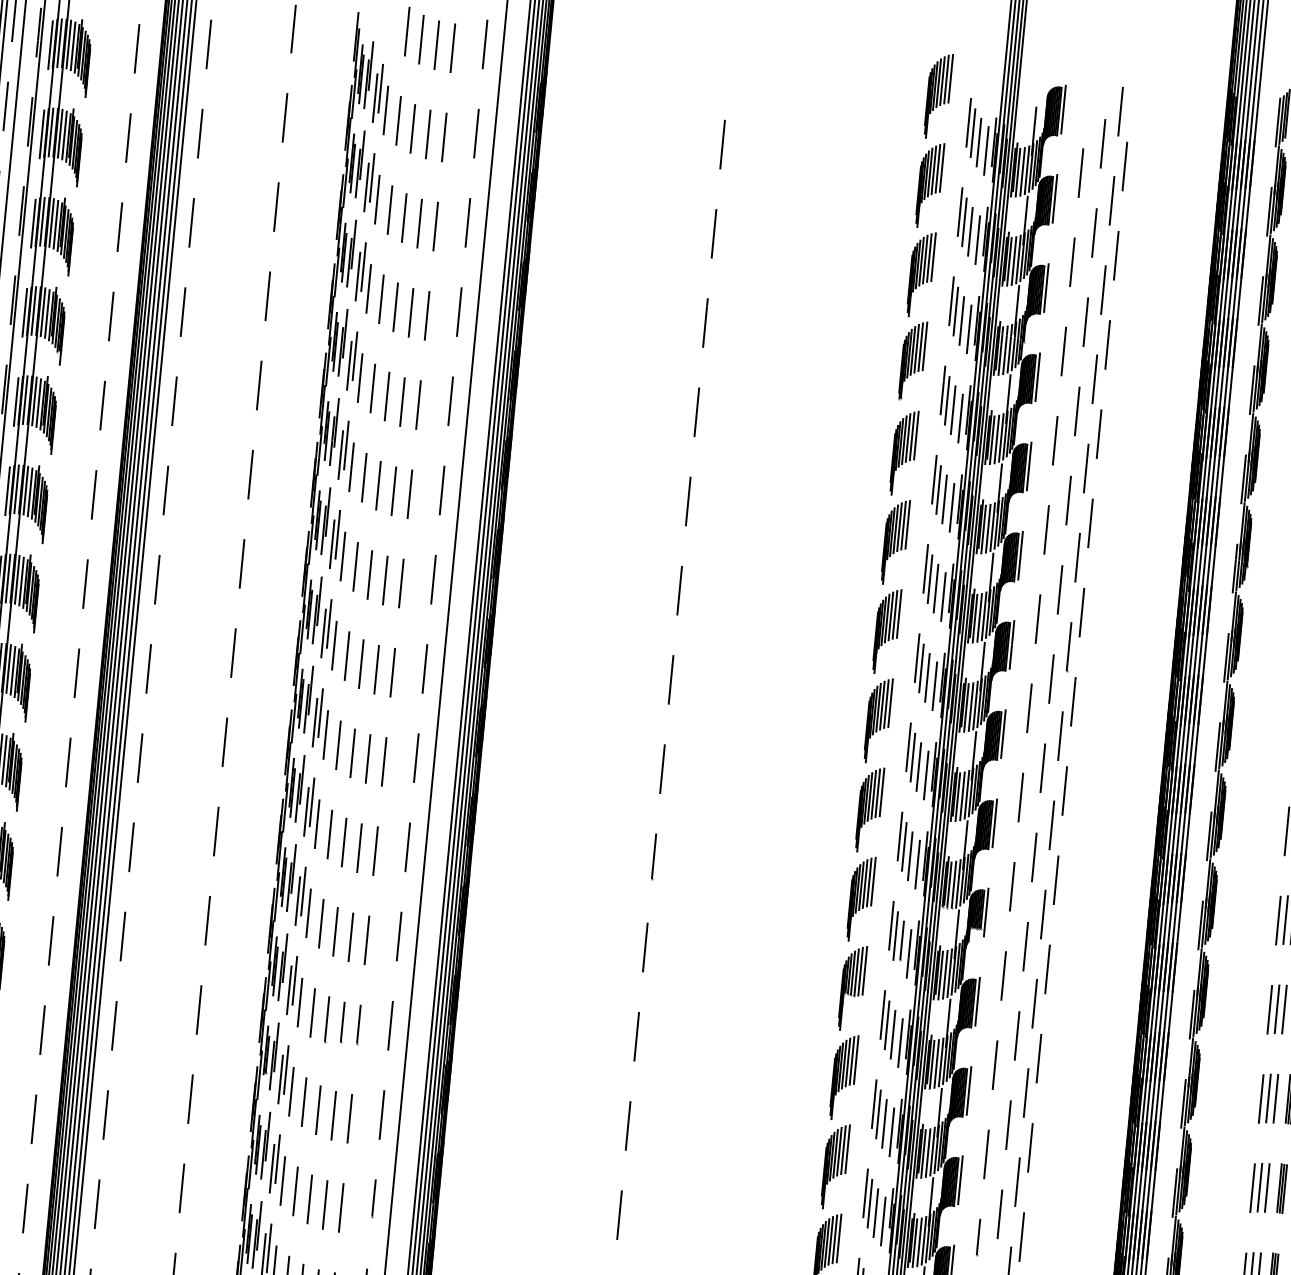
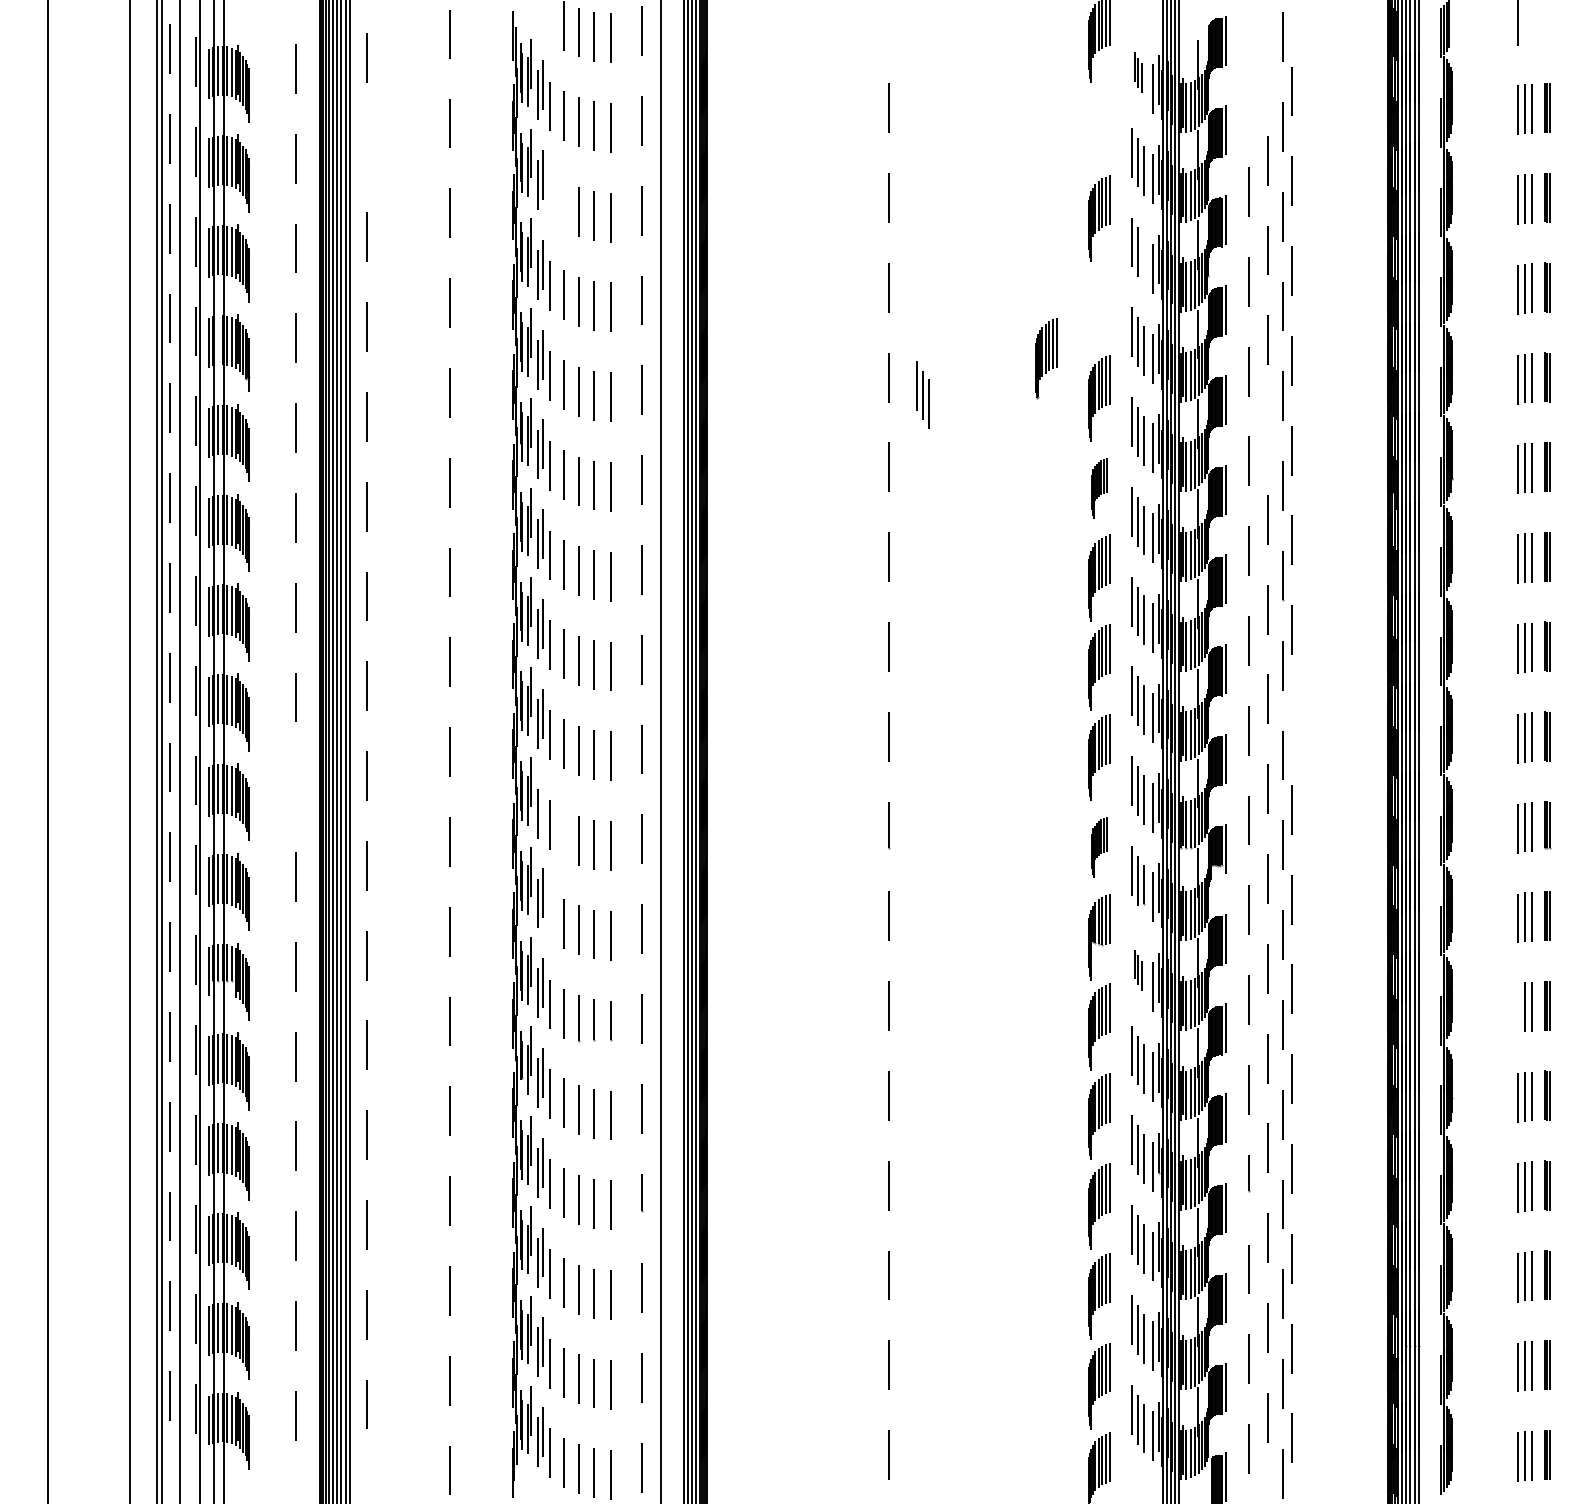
part: (972, 132) -> (1137, 72), size x0.6
line: (199, 133) -> (366, 147), removed
line: (1103, 143) -> (1268, 70), removed
line: (1081, 173) -> (1249, 102), removed
part: (929, 184) -> (1099, 128), removed
line: (376, 199) -> (549, 196), removed
line: (389, 210) -> (563, 205), removed
line: (34, 311) -> (218, 340), removed
line: (961, 321) -> (1144, 261), removed
part: (912, 360) -> (1046, 358), moved
part: (728, 432) -> (922, 394), added
line: (1068, 500) -> (1268, 429), removed
part: (895, 542) -> (1099, 488), size x0.7
line: (68, 762) -> (295, 787), removed
line: (1064, 790) -> (1291, 719), removed
line: (311, 802) -> (542, 803), removed
line: (329, 834) -> (563, 833), removed
part: (861, 899) -> (1099, 847), size x0.7
line: (308, 913) -> (549, 914), removed
part: (887, 1024) -> (1137, 969), size x0.6
line: (1260, 1099) -> (1517, 1008), removed

